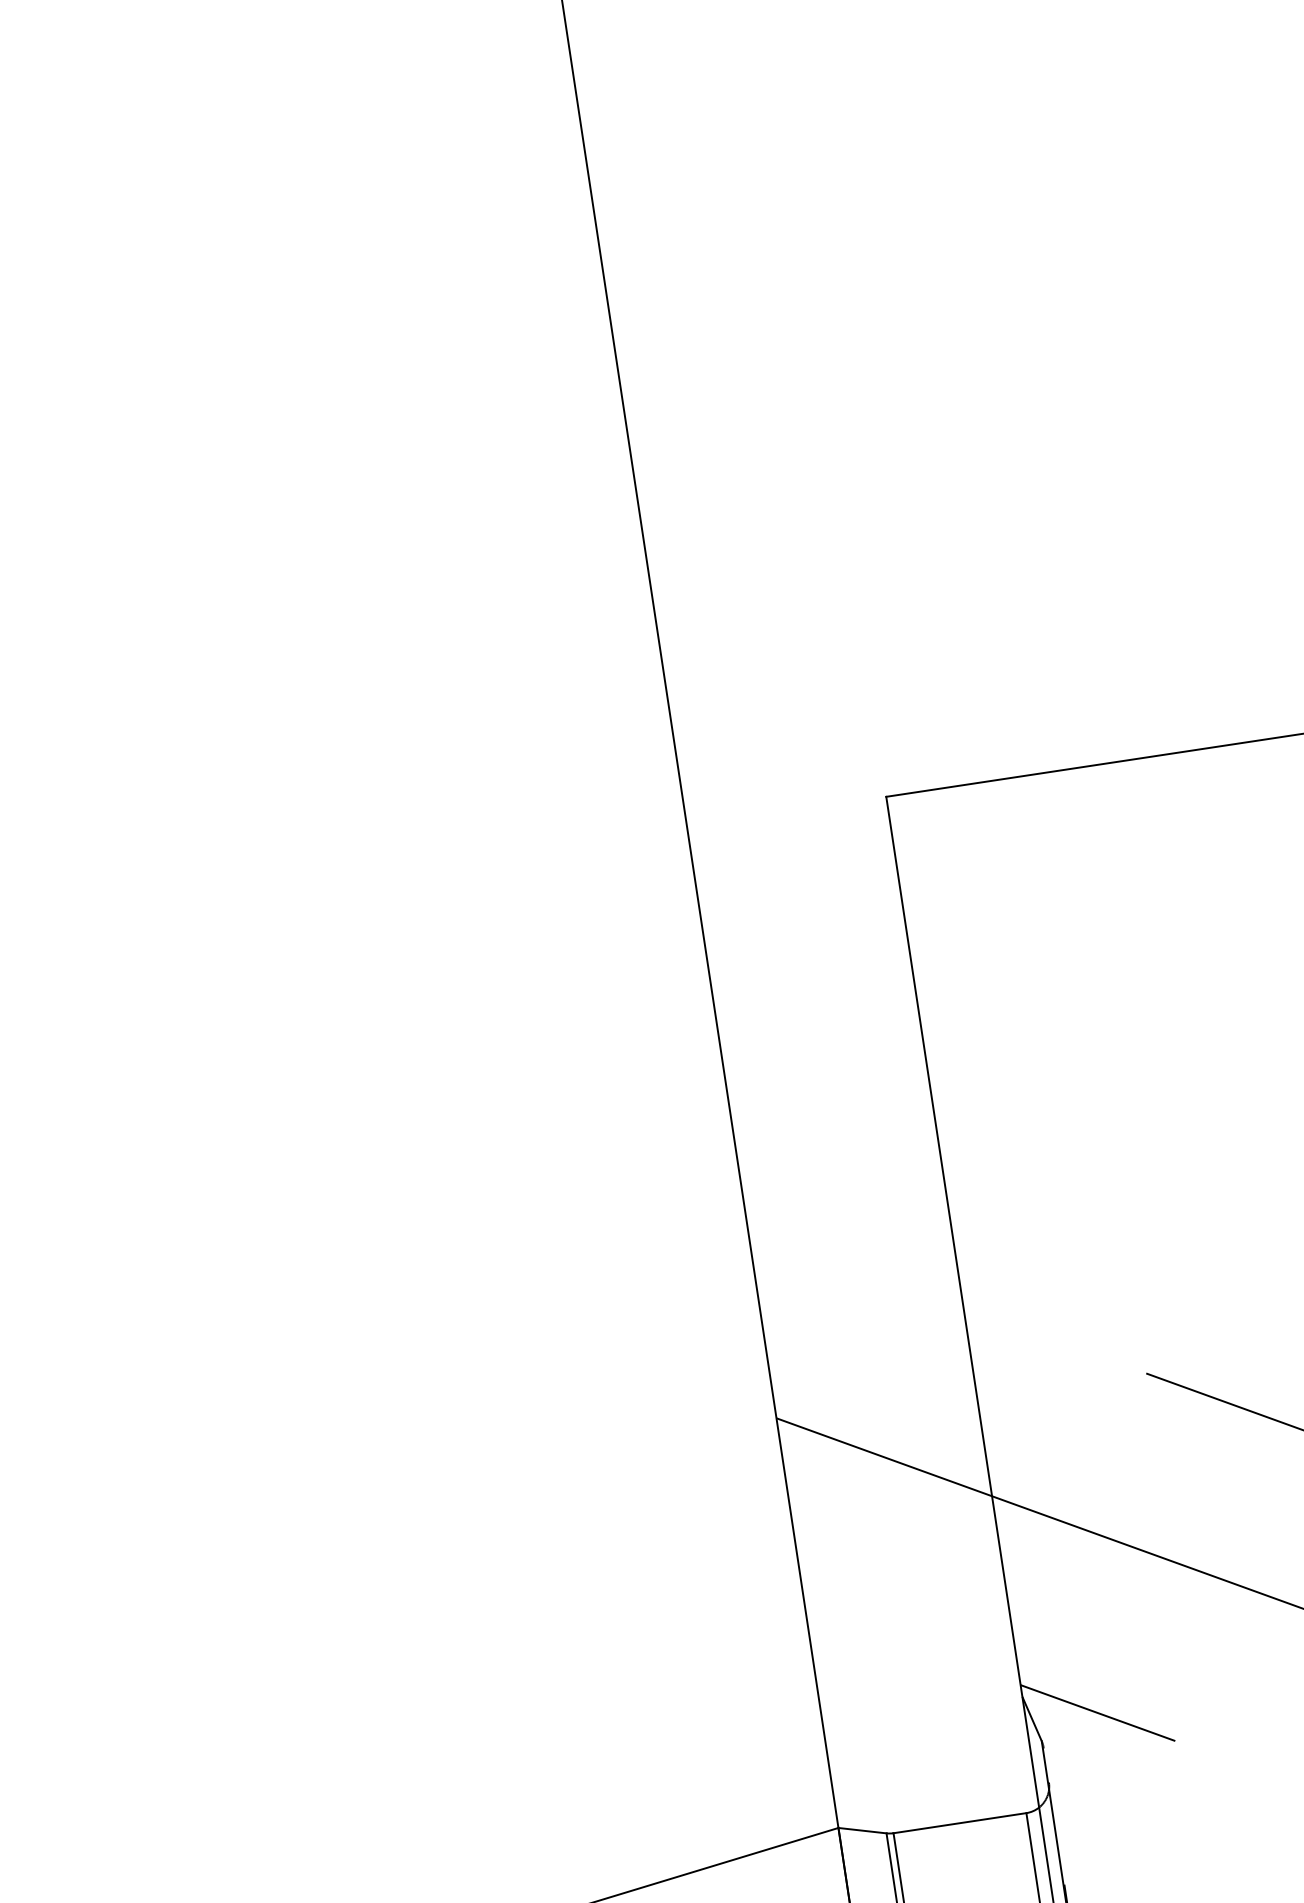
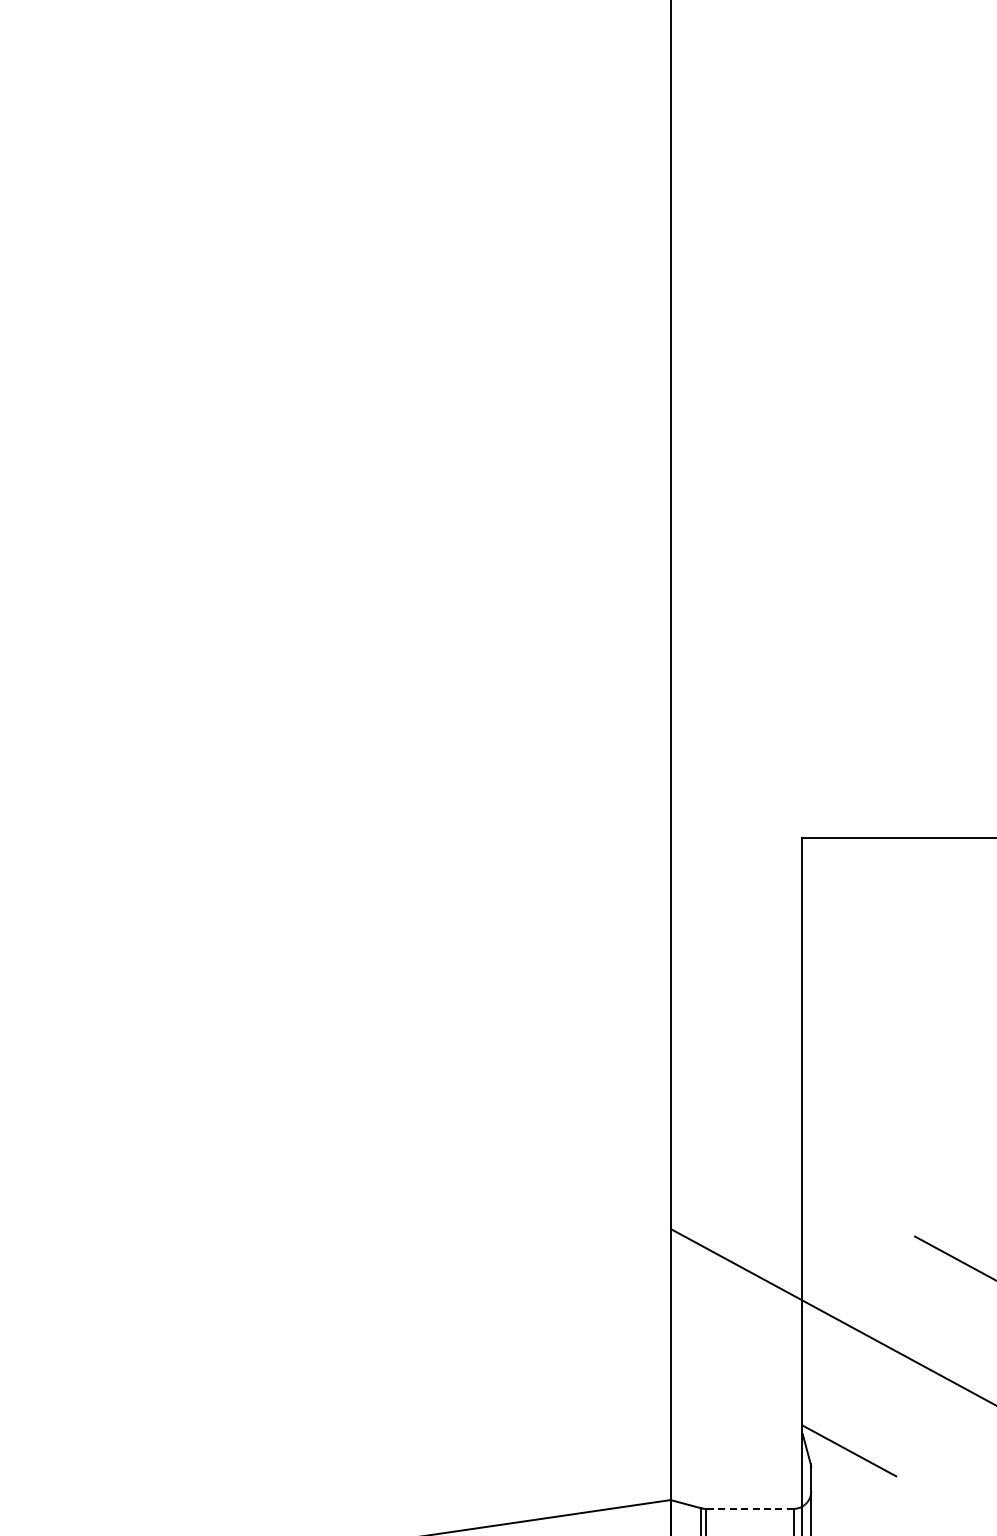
line: (959, 1822) -> (749, 1508), solid -> dashed

